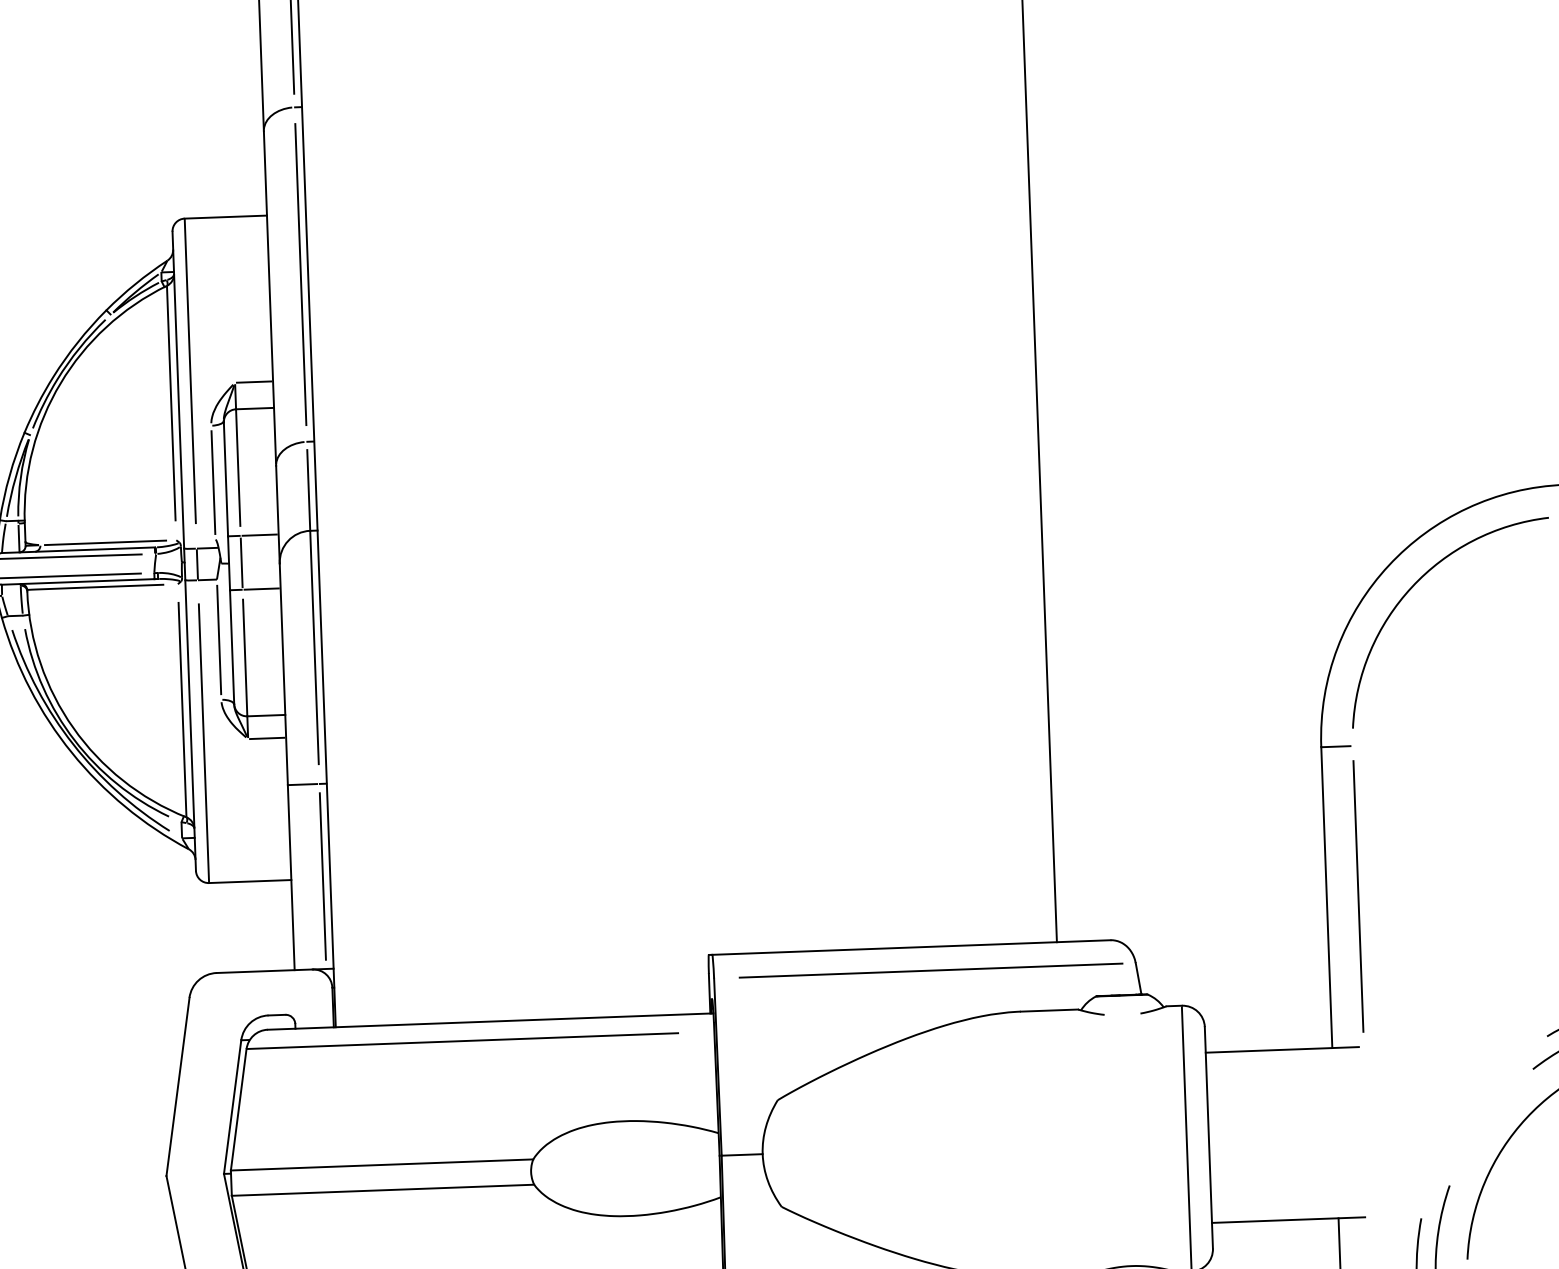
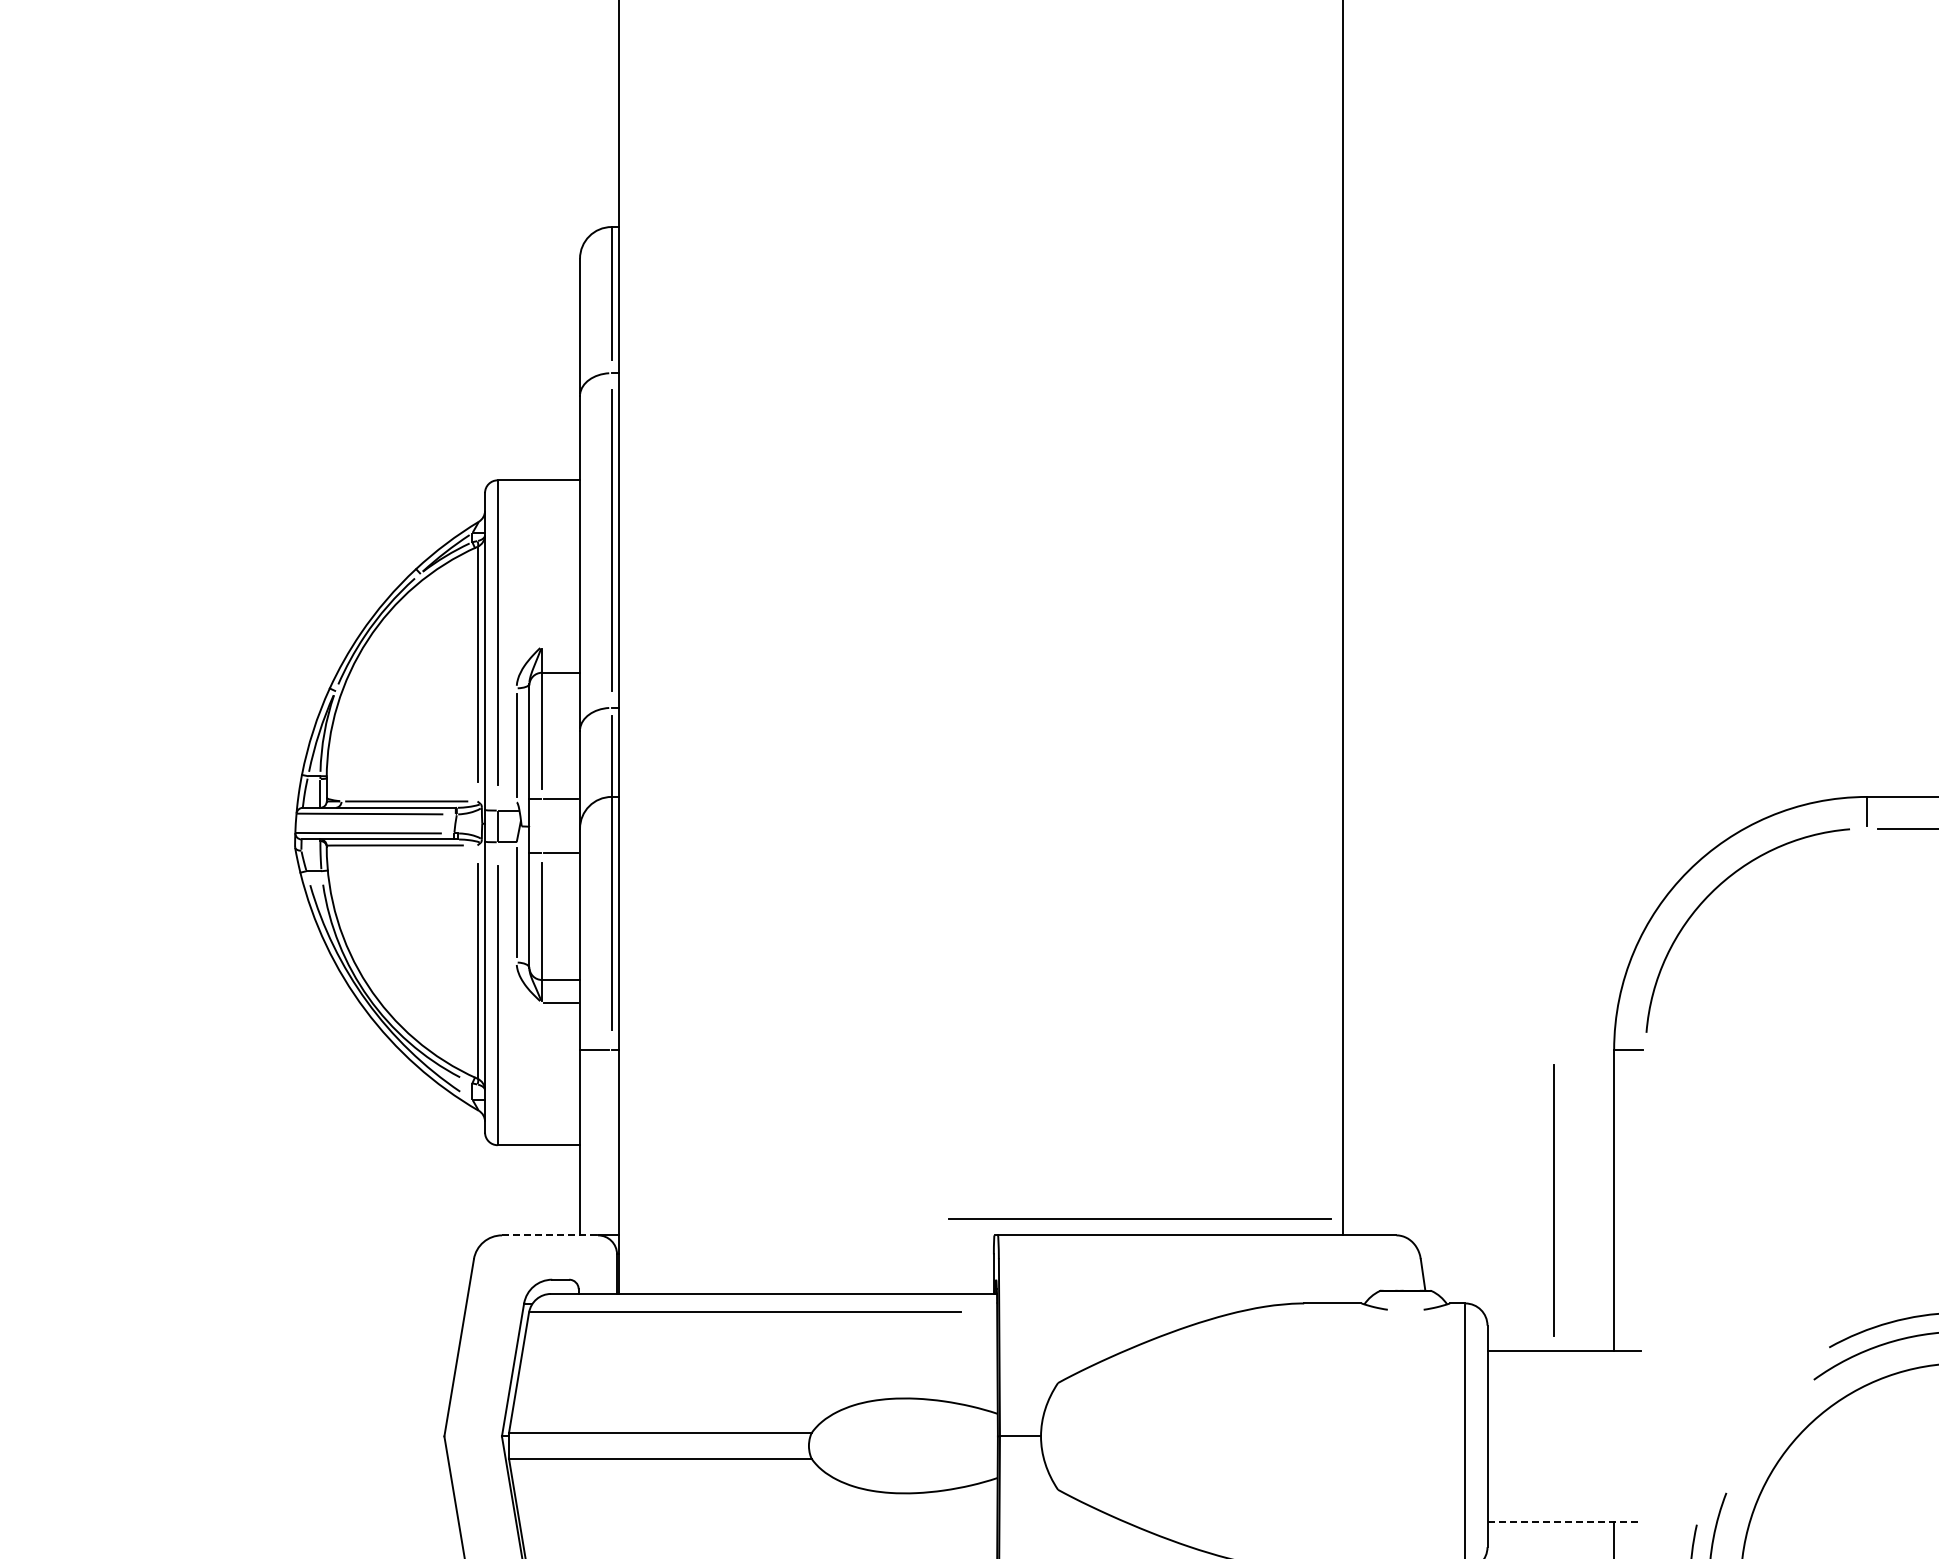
line: (253, 382) -> (560, 646), removed
line: (242, 562) -> (542, 826), removed
line: (322, 876) -> (611, 1142), removed
line: (1358, 896) -> (1553, 1200), moved
line: (930, 969) -> (1139, 1218), moved
line: (265, 971) -> (550, 1235), solid -> dashed
line: (1288, 1219) -> (1564, 1521), solid -> dashed

